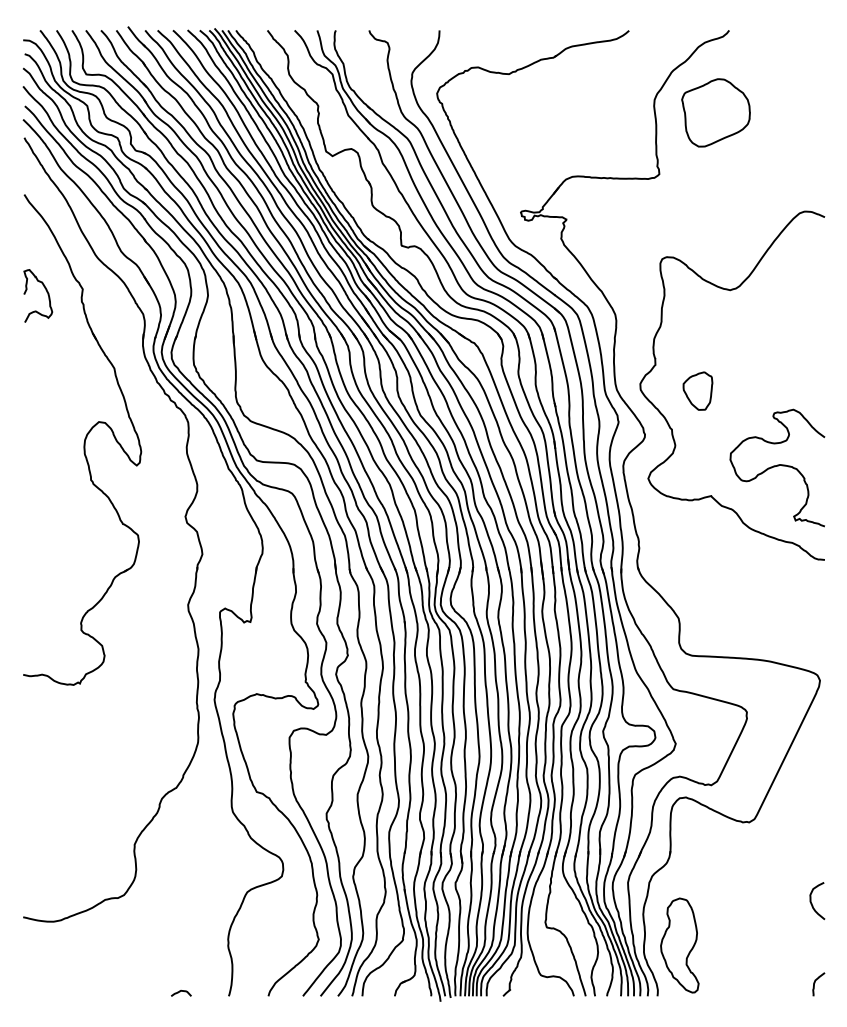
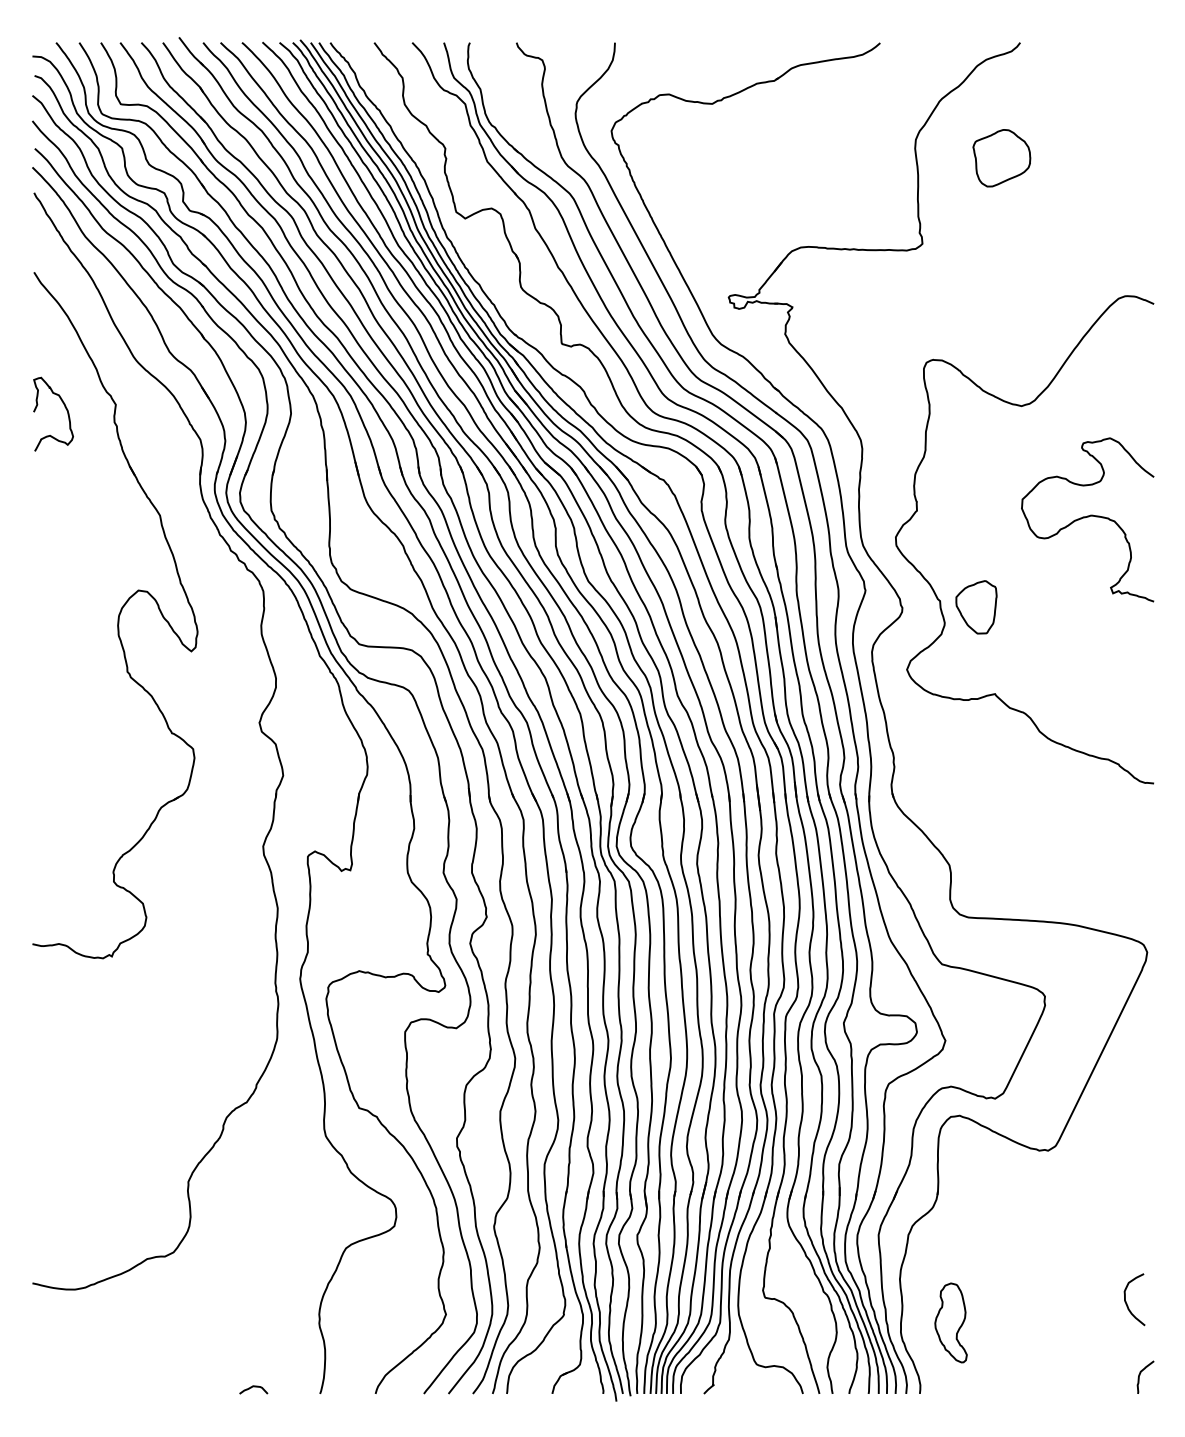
part: (715, 113) -> (1001, 158), size x0.6
part: (697, 391) -> (976, 607), moved
curve: (777, 466) -> (1087, 517), moved
curve: (812, 903) -> (1127, 1303), moved
part: (679, 945) -> (950, 1322), size x0.6

